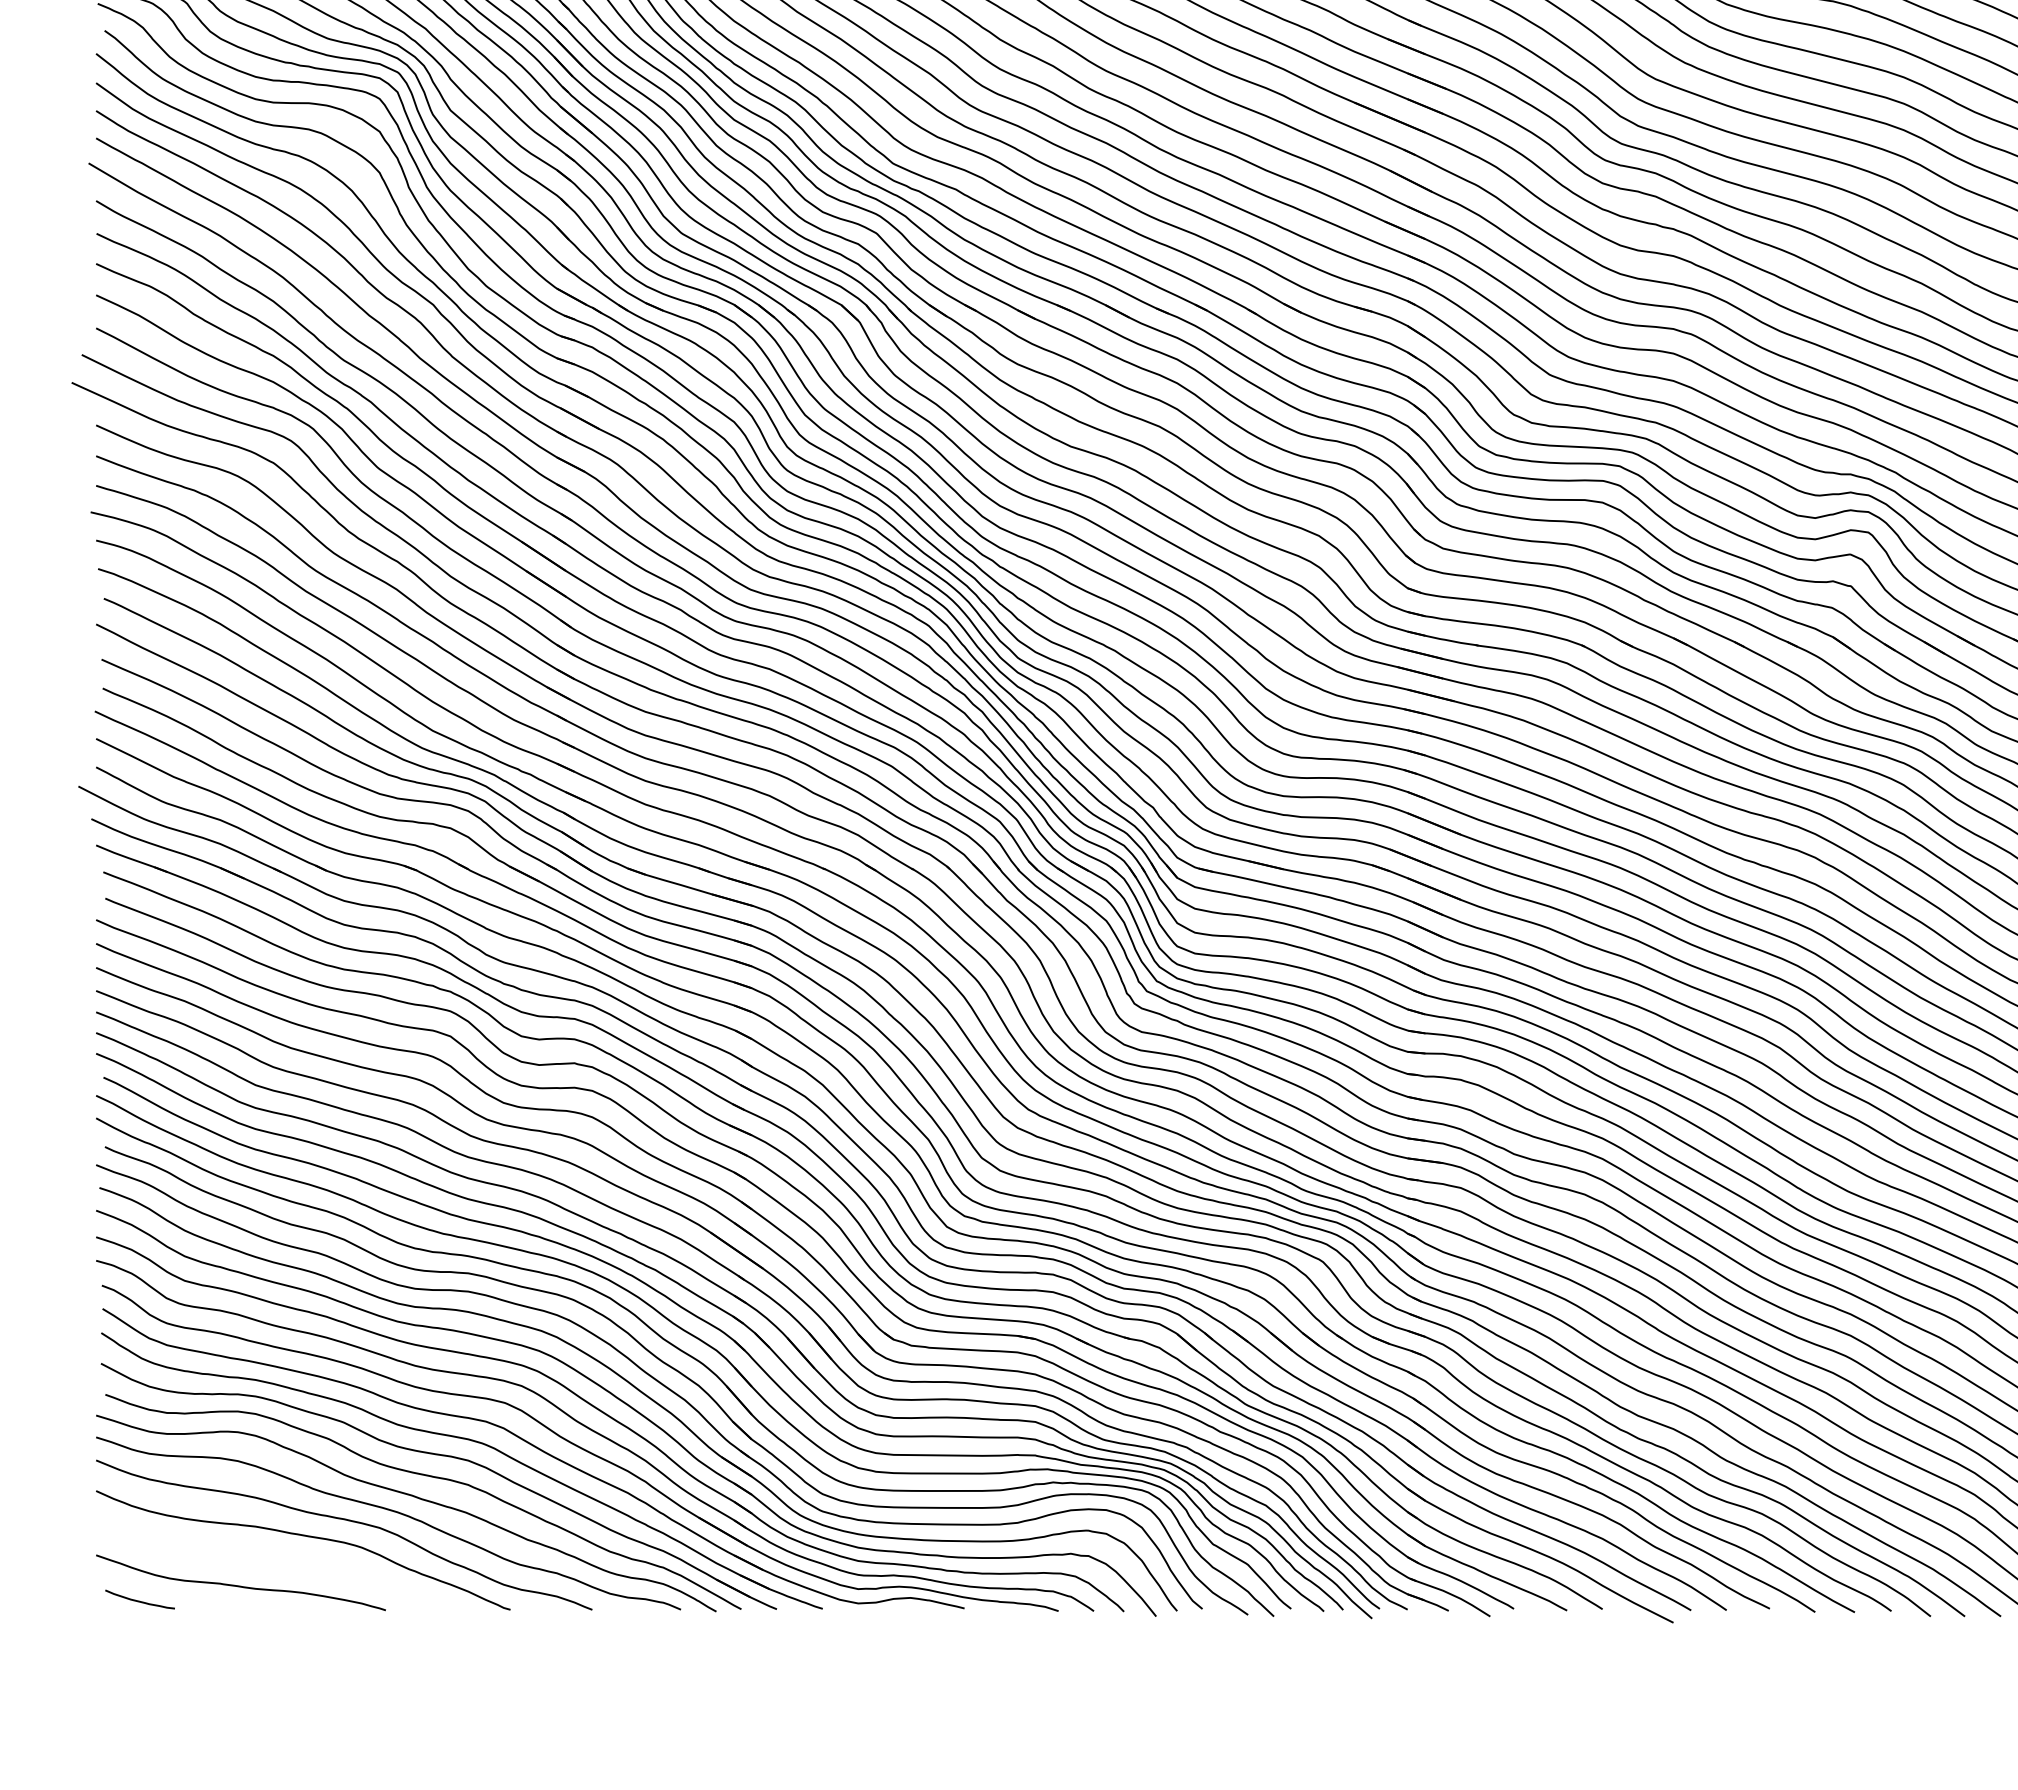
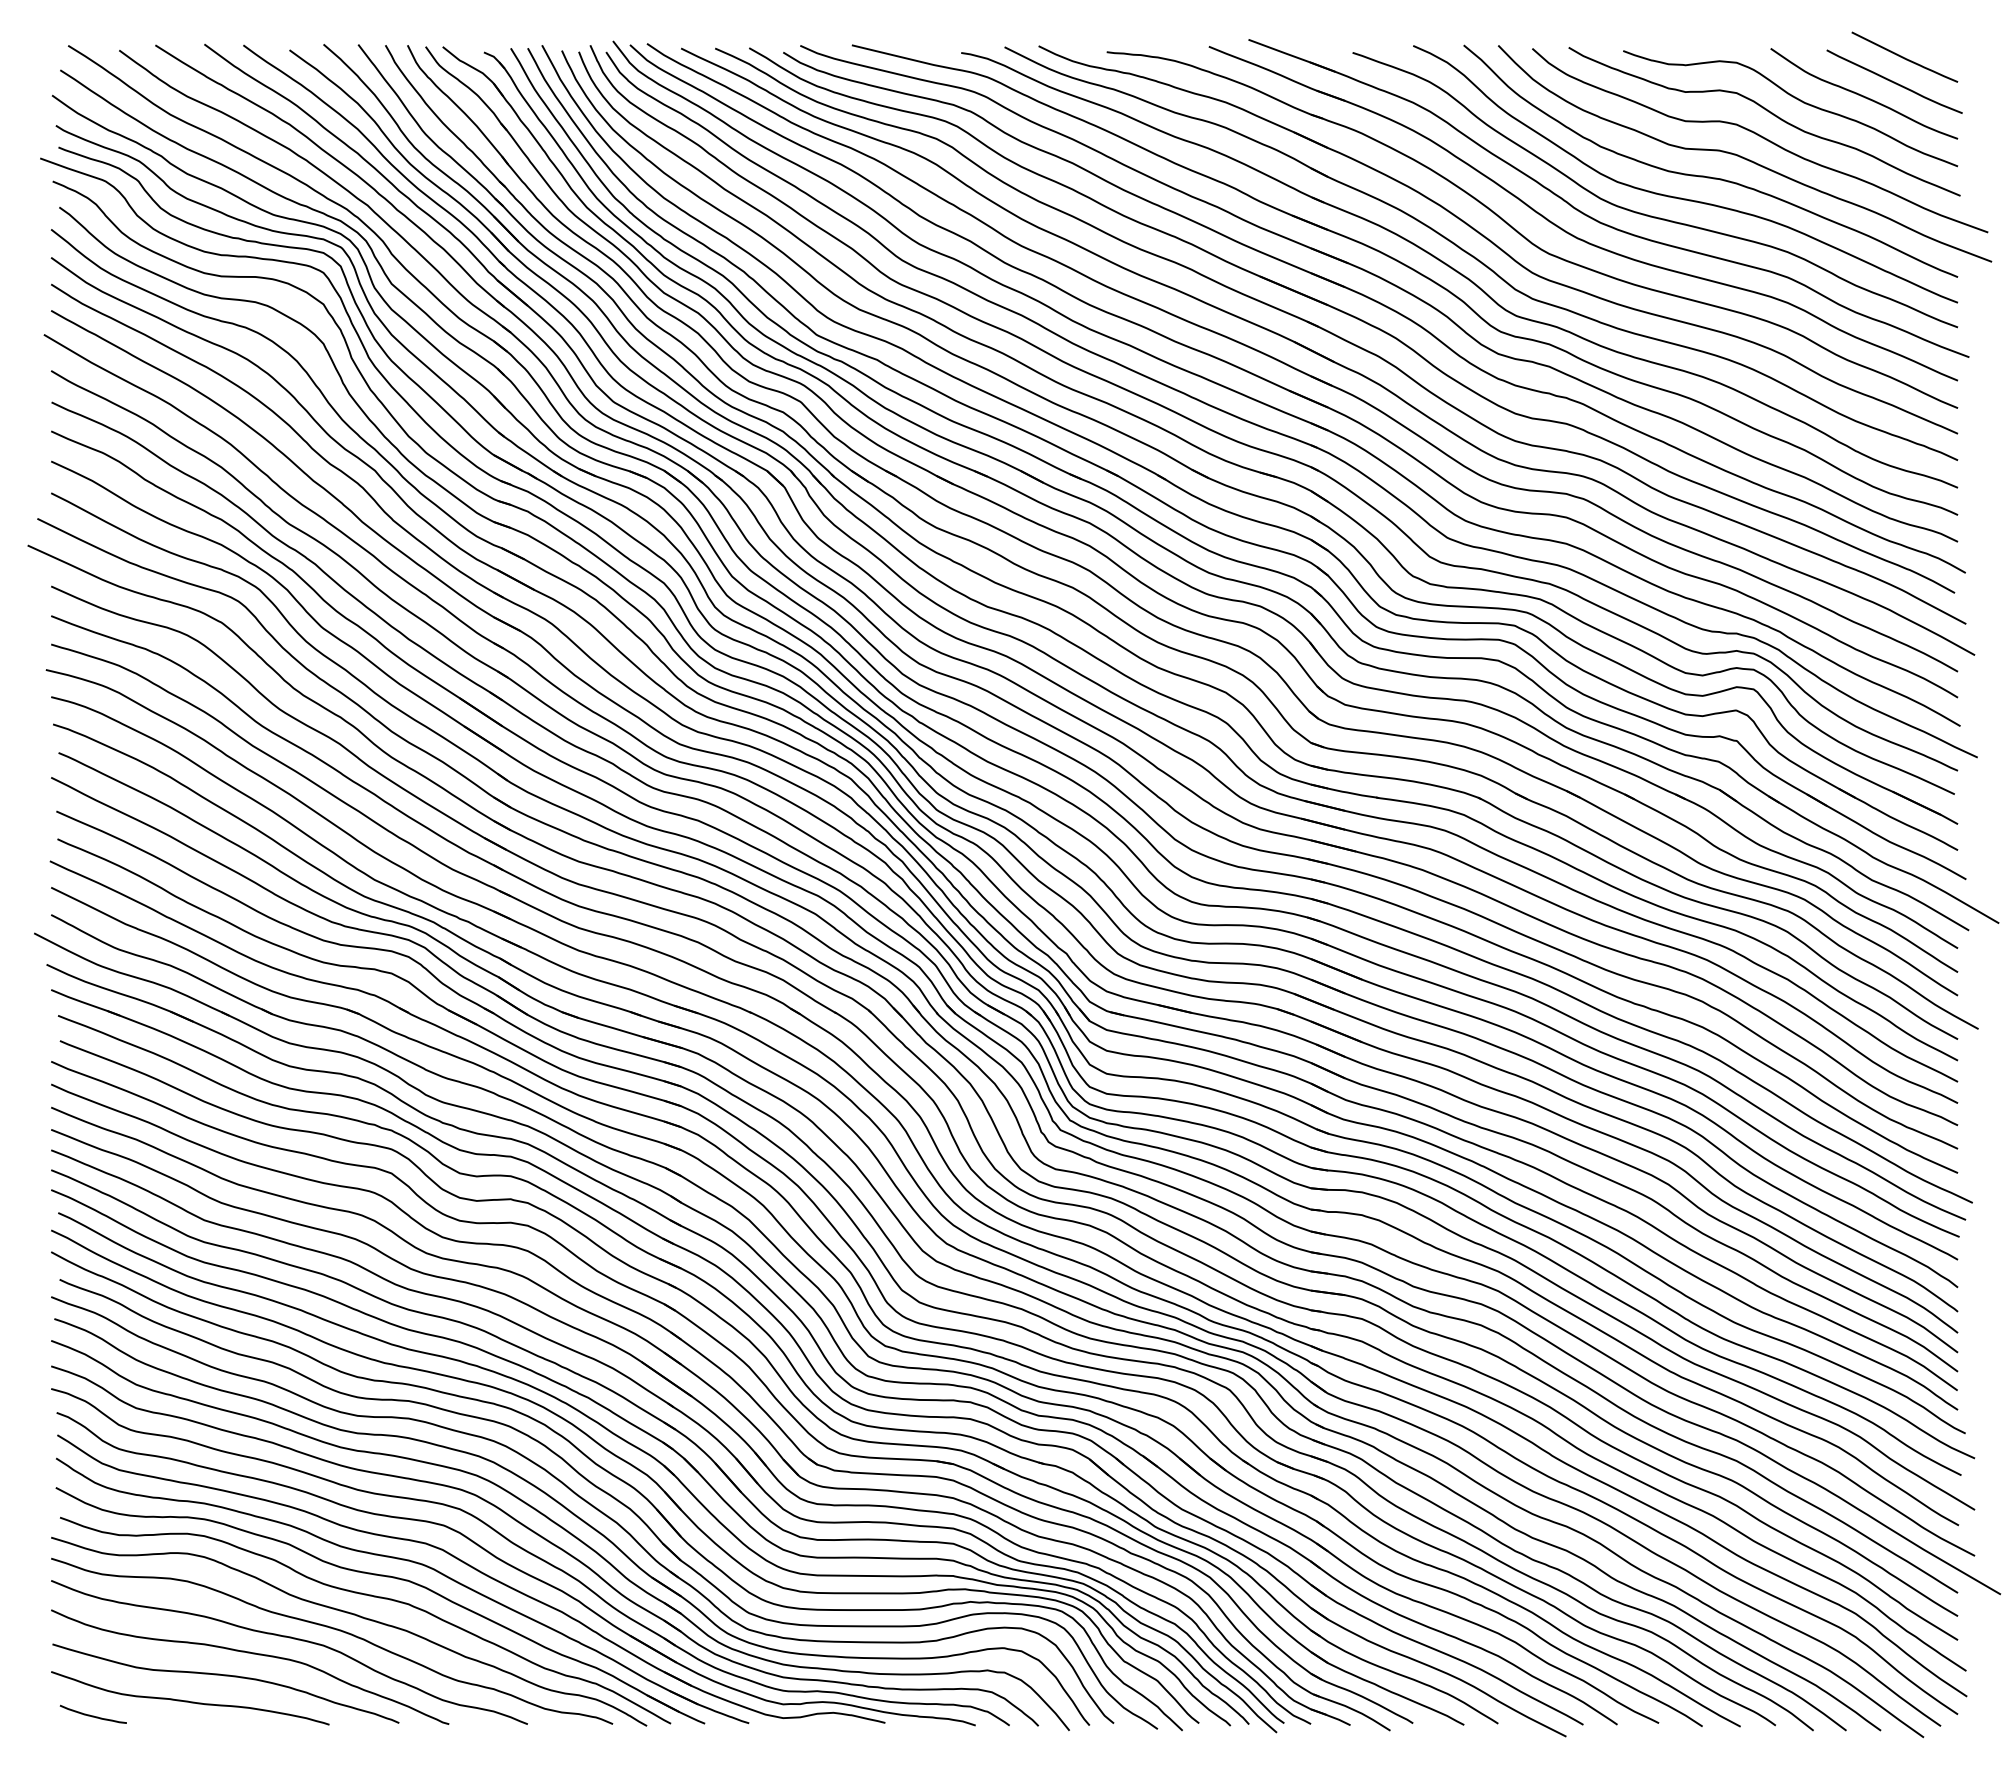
curve: (277, 1560) -> (225, 1676), added

